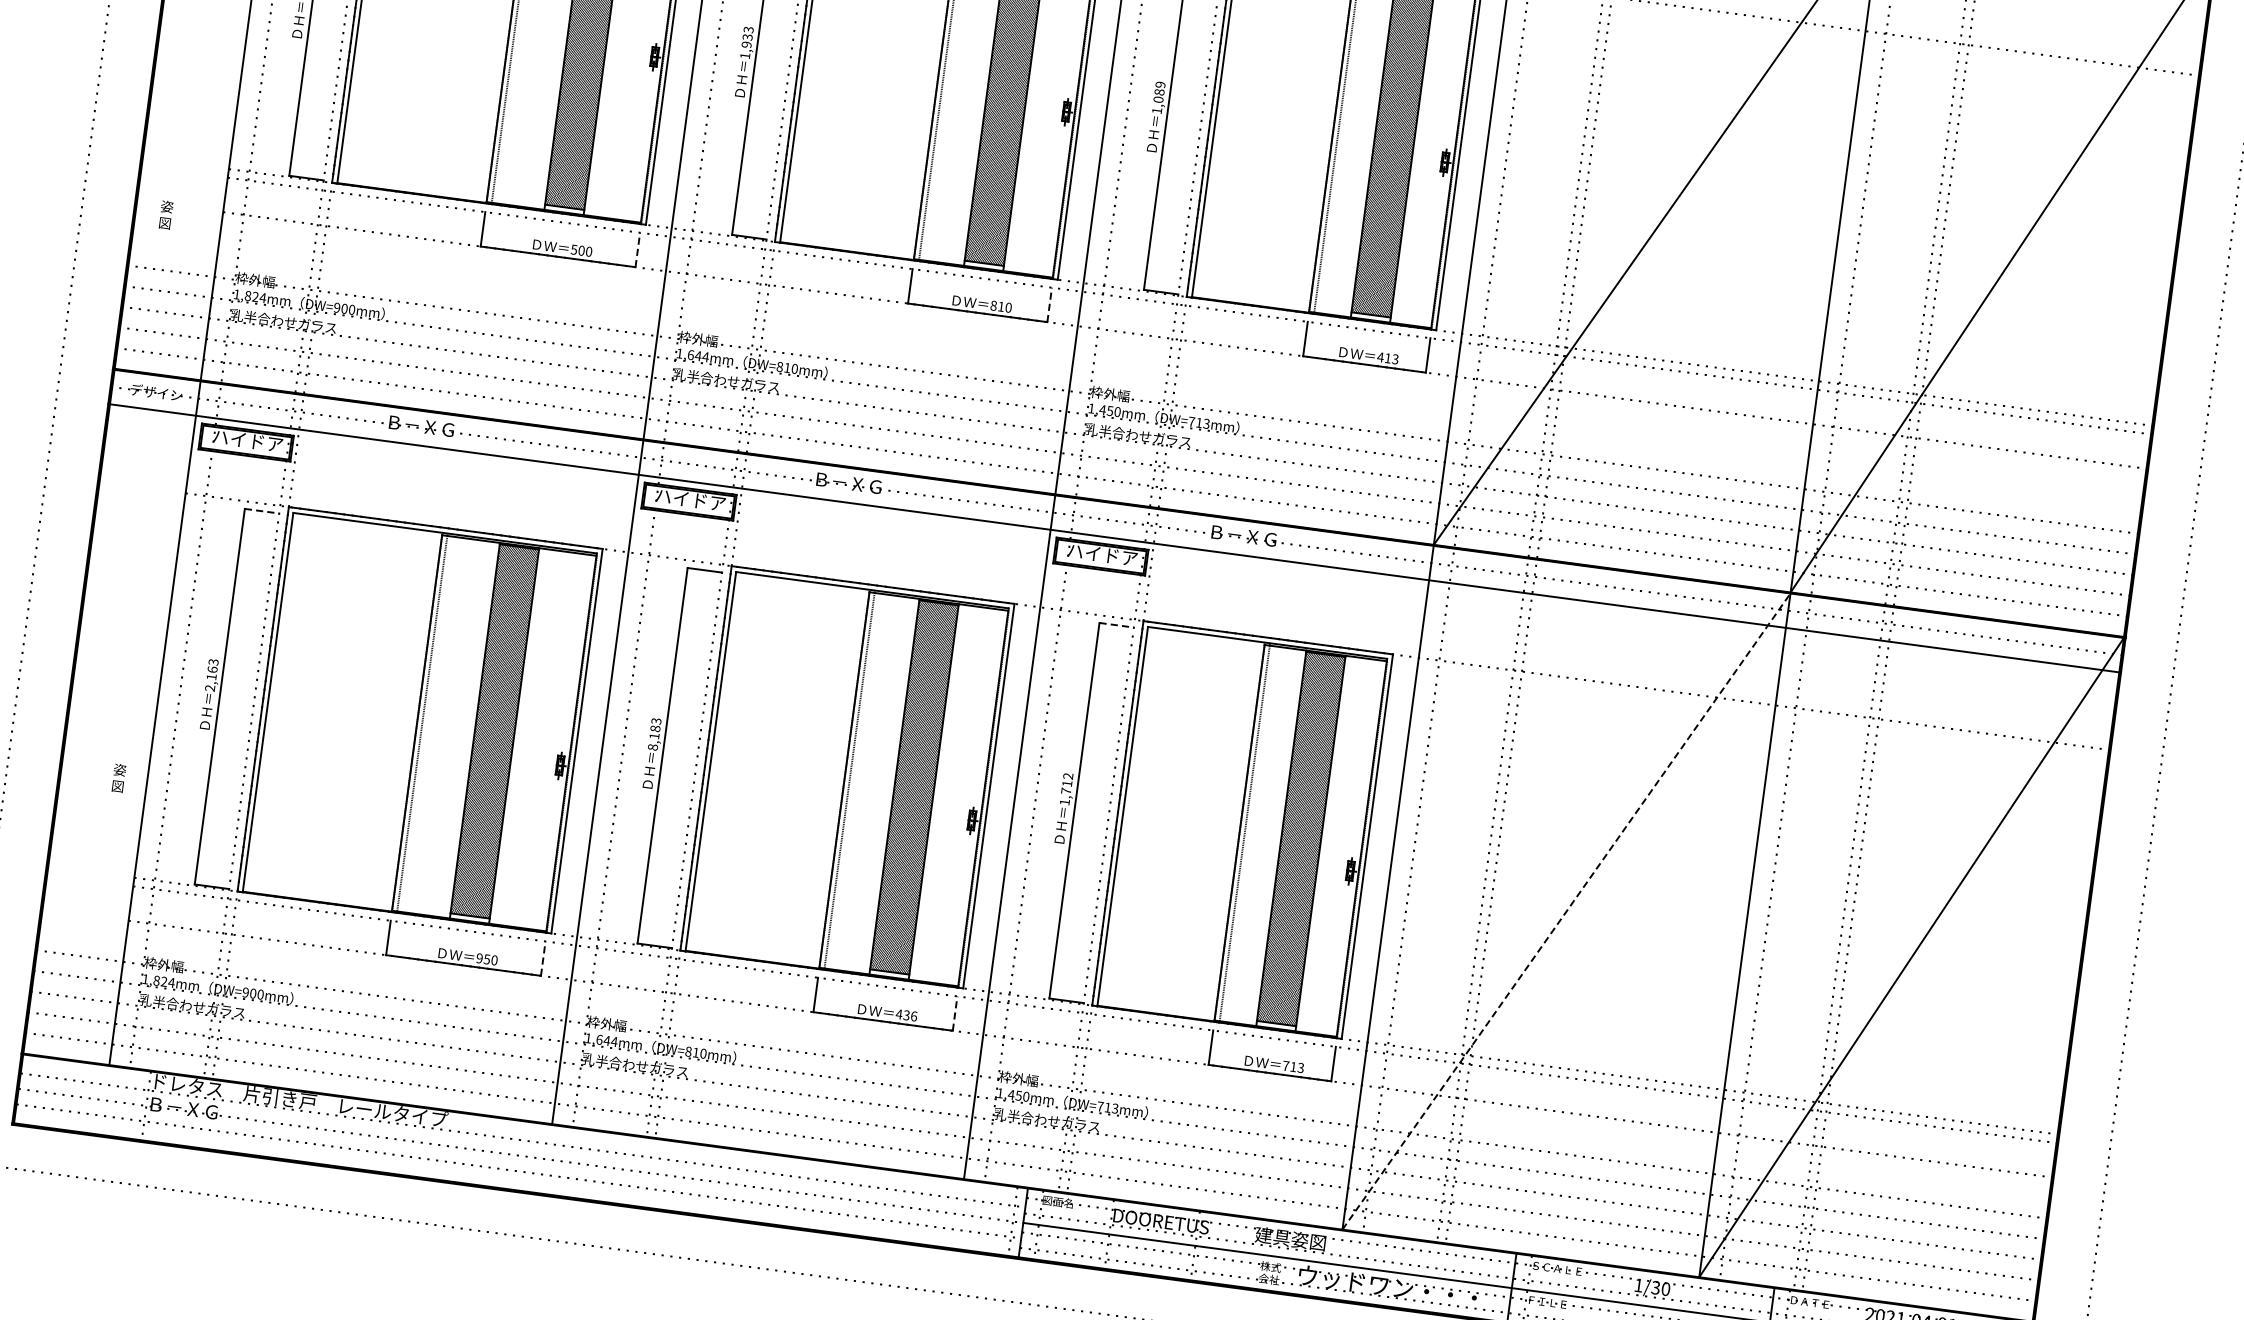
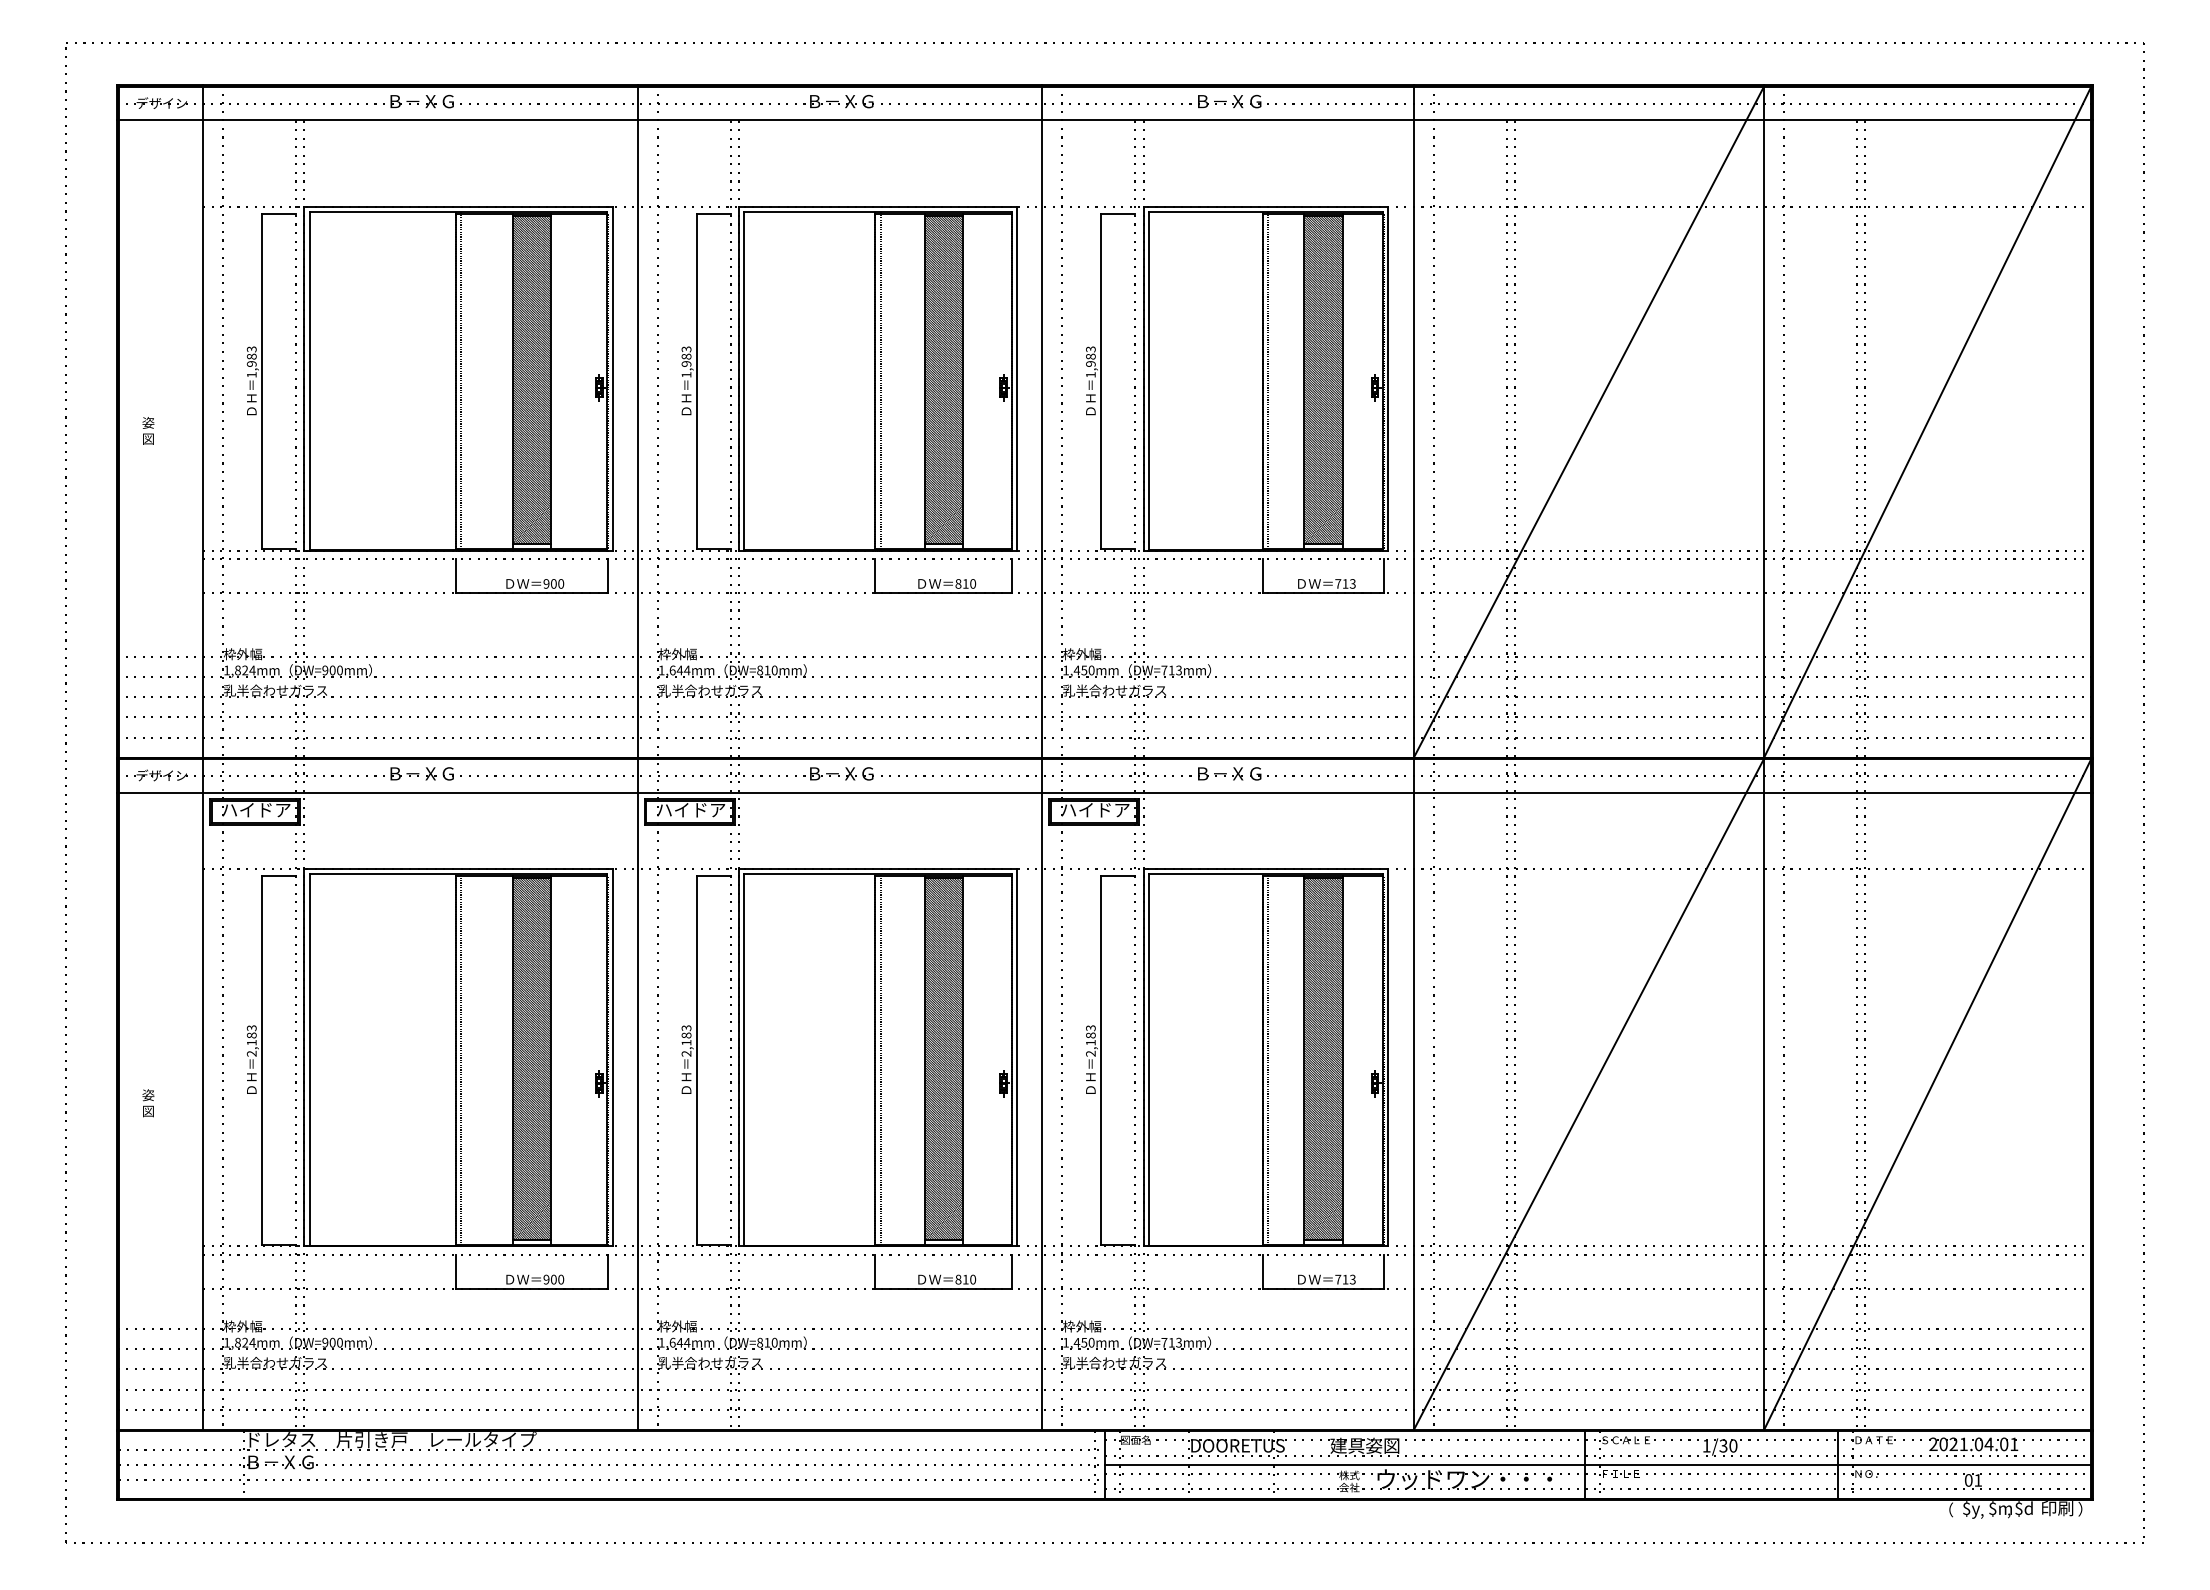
text: (747, 37) -> (686, 356), 1,933 -> 1,983
text: (1159, 92) -> (1090, 356), 1,089 -> 1,983
text: (166, 214) -> (148, 430), moved
text: (574, 249) -> (546, 583), 500 -> 900
line: (637, 249) -> (607, 575), dashed -> solid
line: (1049, 304) -> (1012, 575), dashed -> solid
text: (1380, 356) -> (1338, 583), 413 -> 713
line: (262, 511) -> (279, 876), dashed -> solid
line: (1117, 625) -> (1118, 876), dashed -> solid
text: (212, 669) -> (251, 1035), 2,163 -> 2,183
text: (652, 747) -> (686, 1053), 8,183 -> 2,183
text: (118, 778) -> (148, 1103), moved
text: (1066, 788) -> (1090, 1040), 1,712 -> 2,183
line: (1566, 911) -> (1588, 1094), dashed -> solid
line: (542, 958) -> (607, 1271), dashed -> solid
text: (486, 959) -> (553, 1279), 950 -> 900
line: (955, 1013) -> (1012, 1271), dashed -> solid
text: (906, 1015) -> (965, 1279), 436 -> 810

